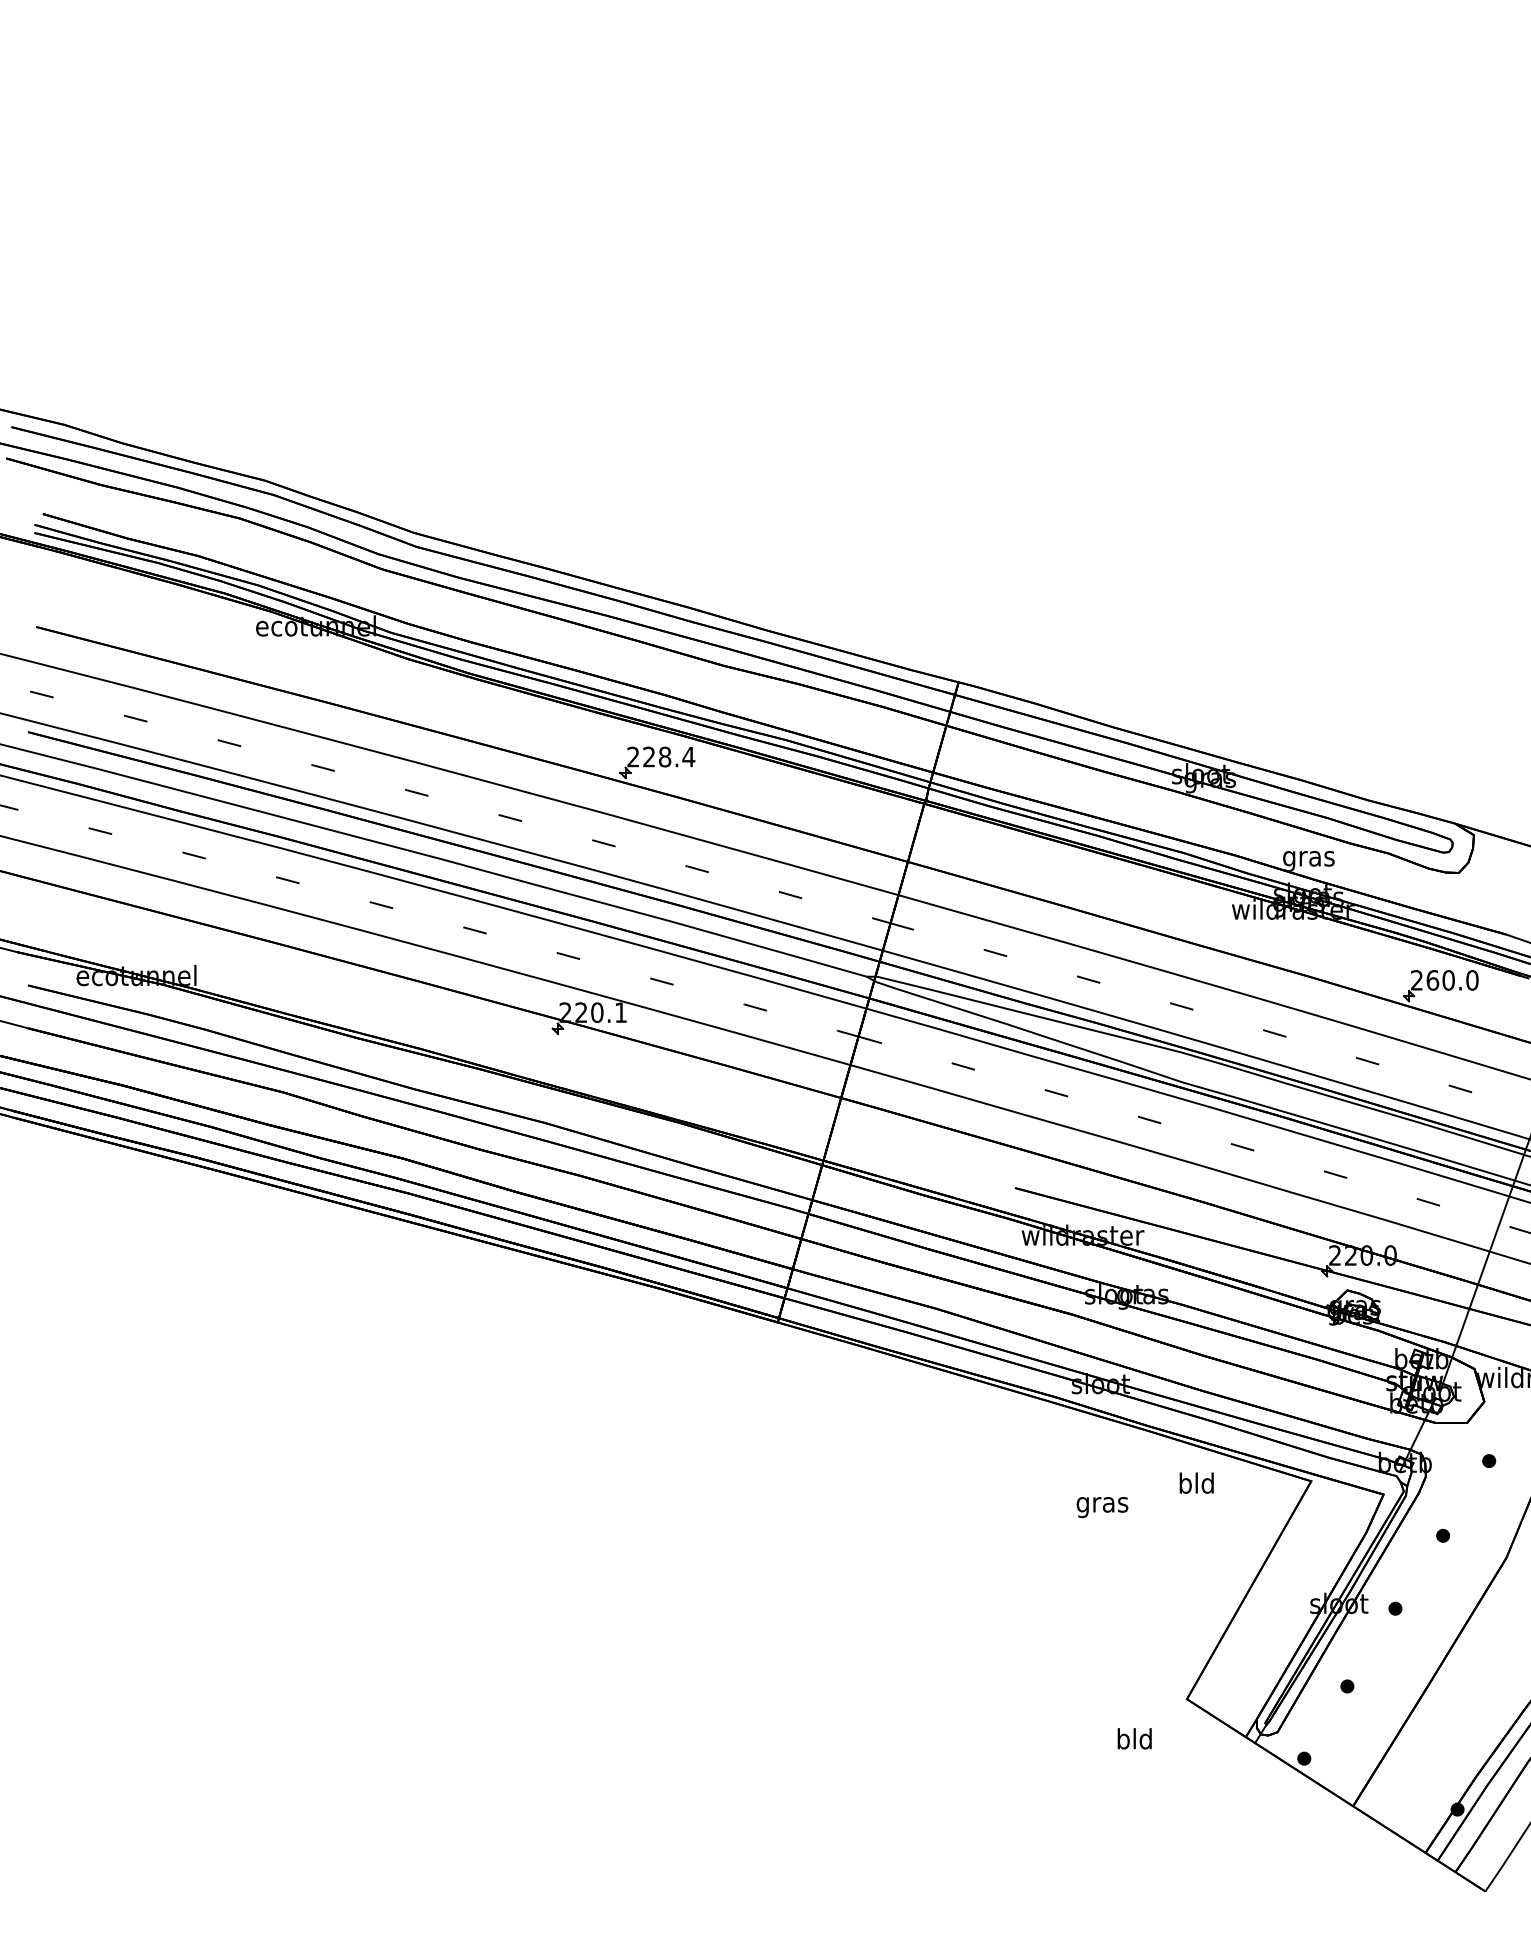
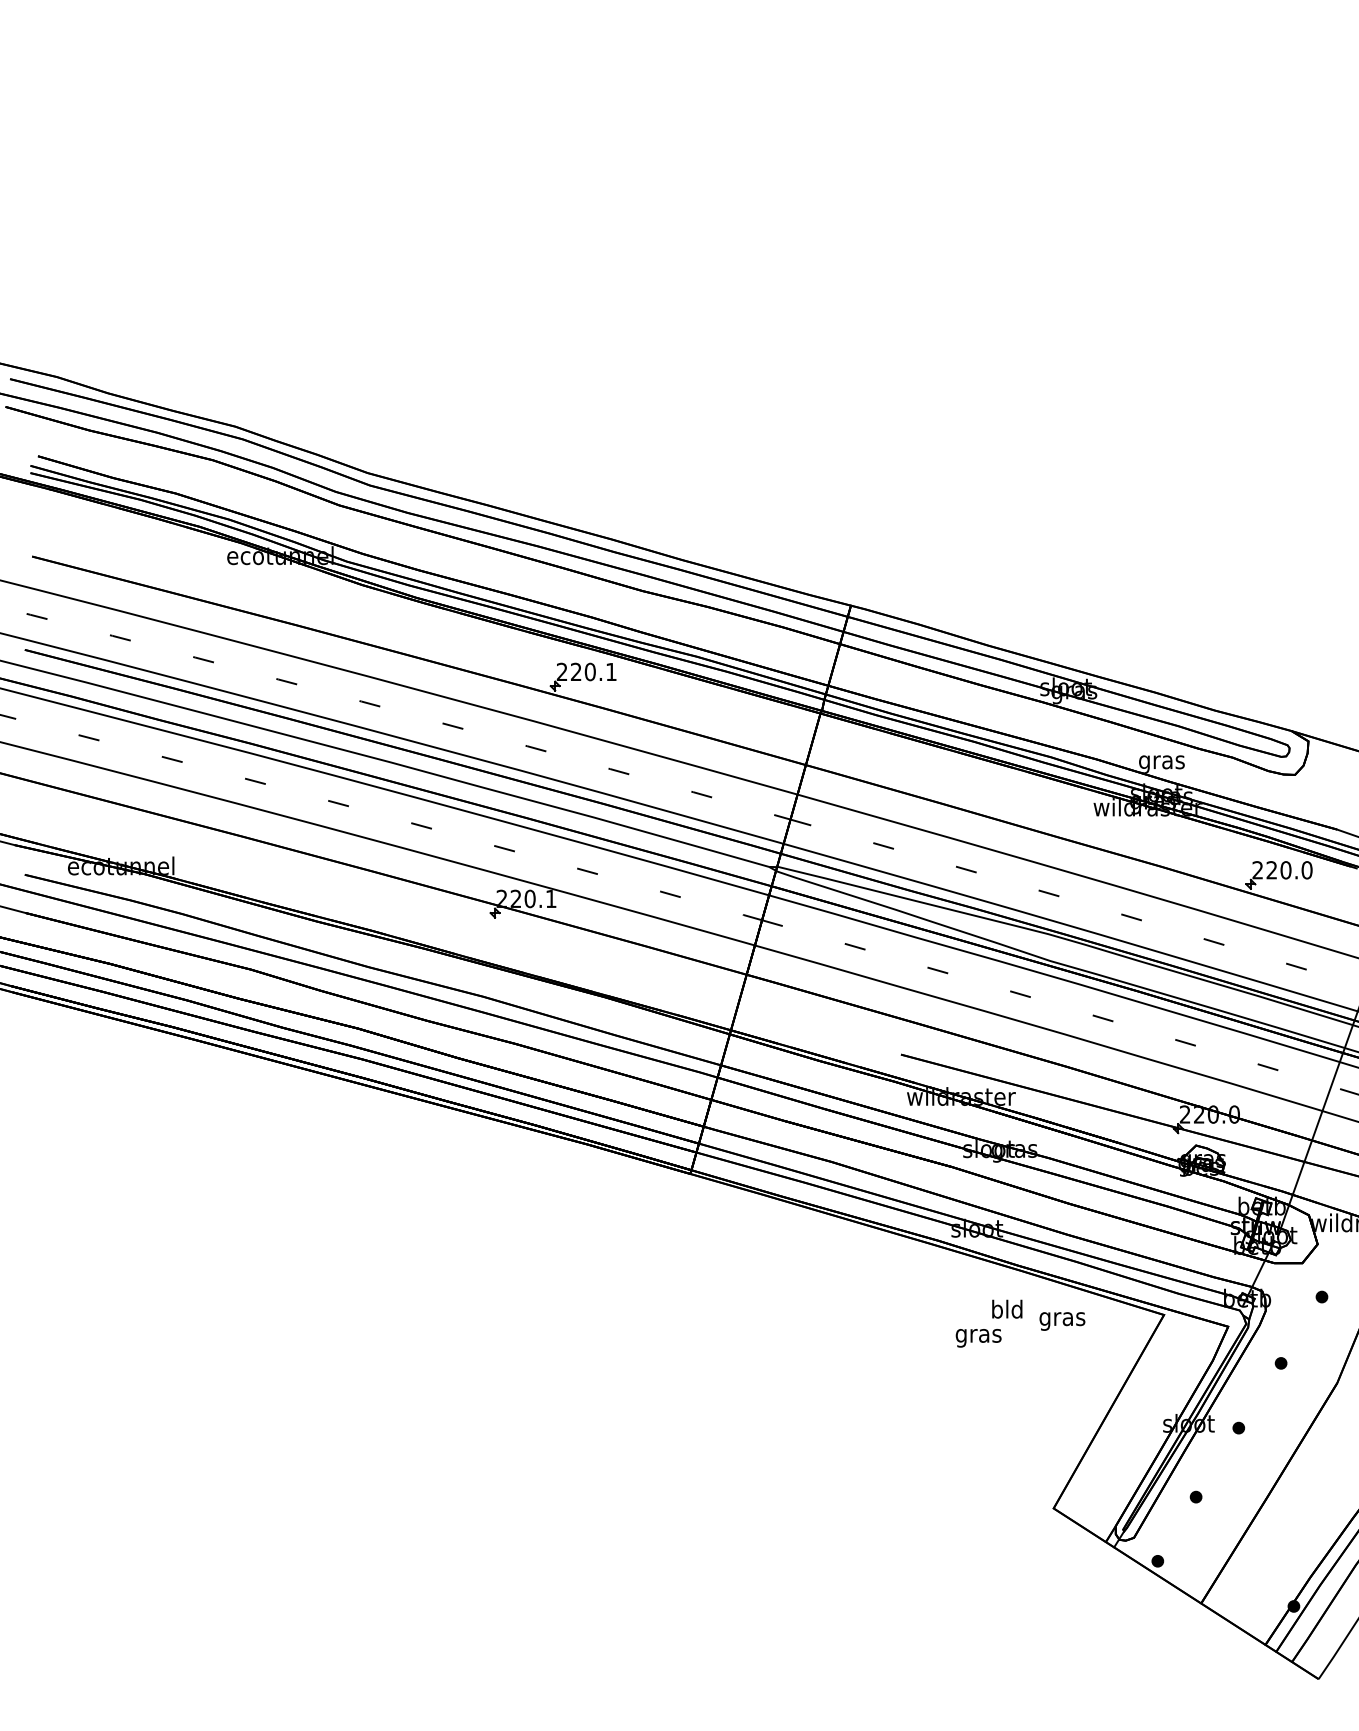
text: (676, 757) -> (600, 672), 228.4 -> 220.1
text: (1432, 980) -> (1271, 870), 260.0 -> 220.0
text: (1196, 1485) -> (1062, 1318), bld -> gras
text: (1134, 1738) -> (1007, 1308), moved

